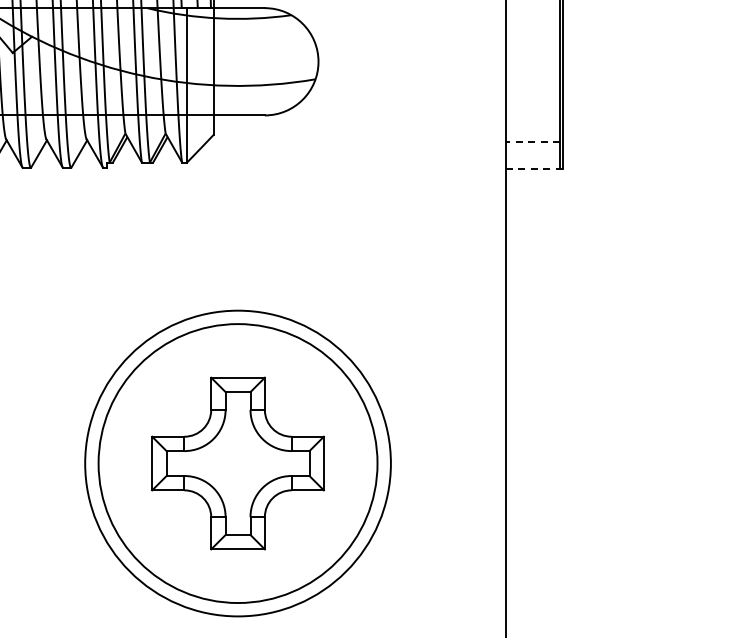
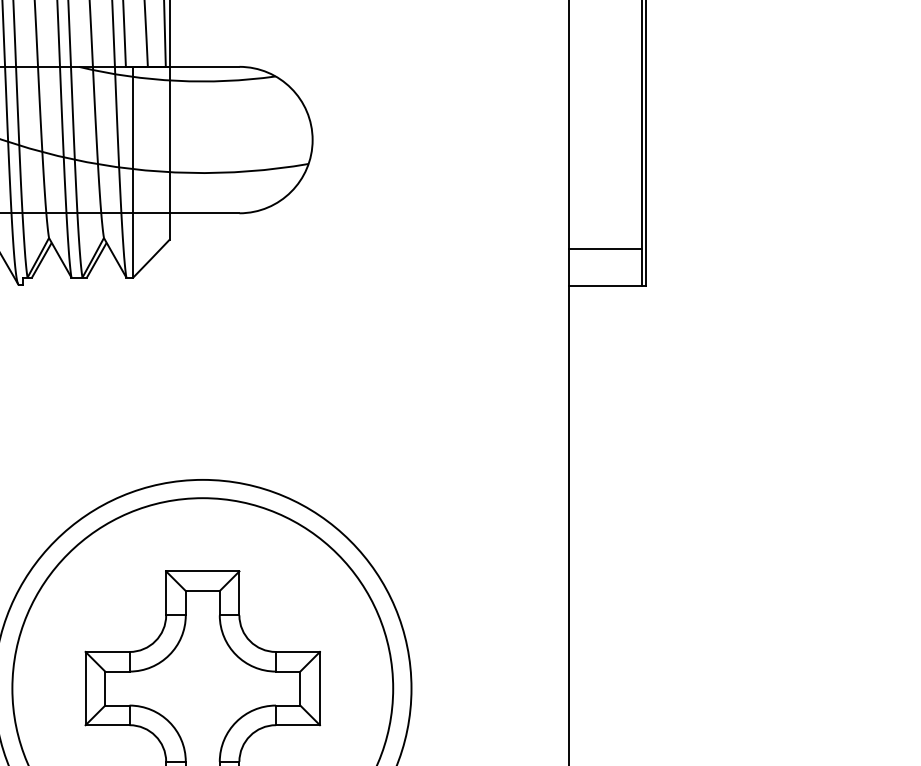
line: (533, 141) -> (606, 248), dashed -> solid
line: (533, 168) -> (606, 285), dashed -> solid

